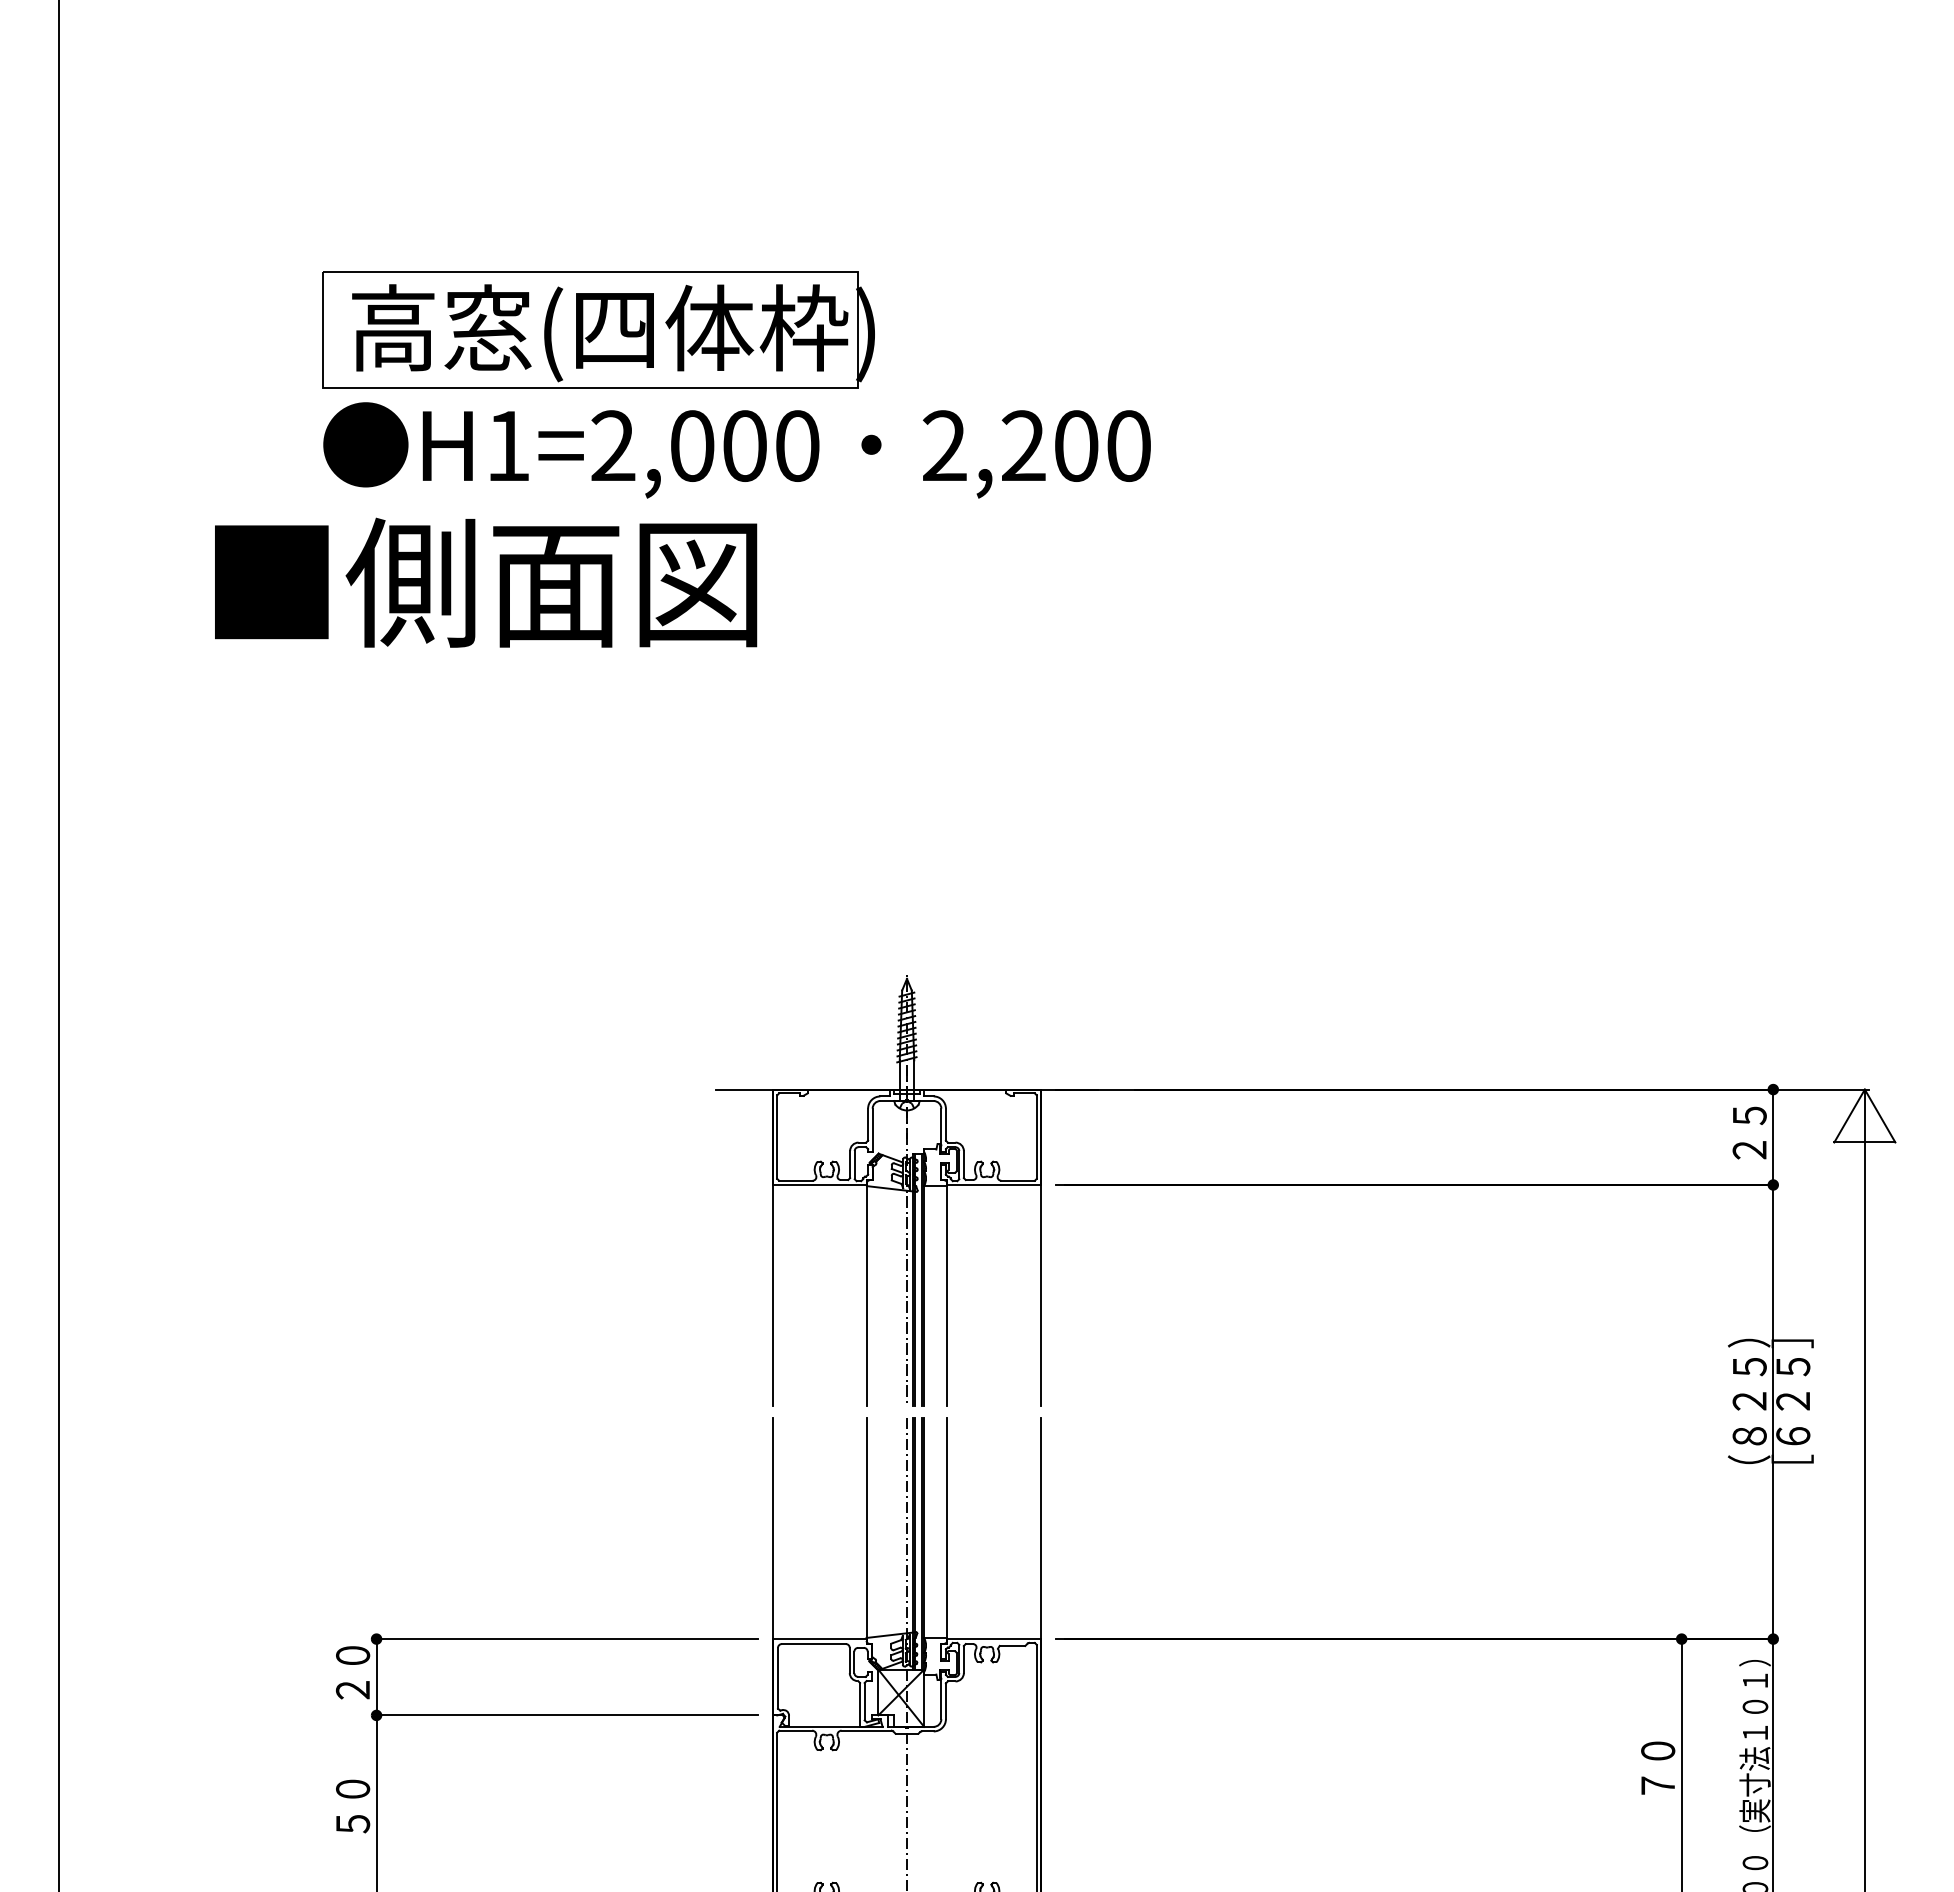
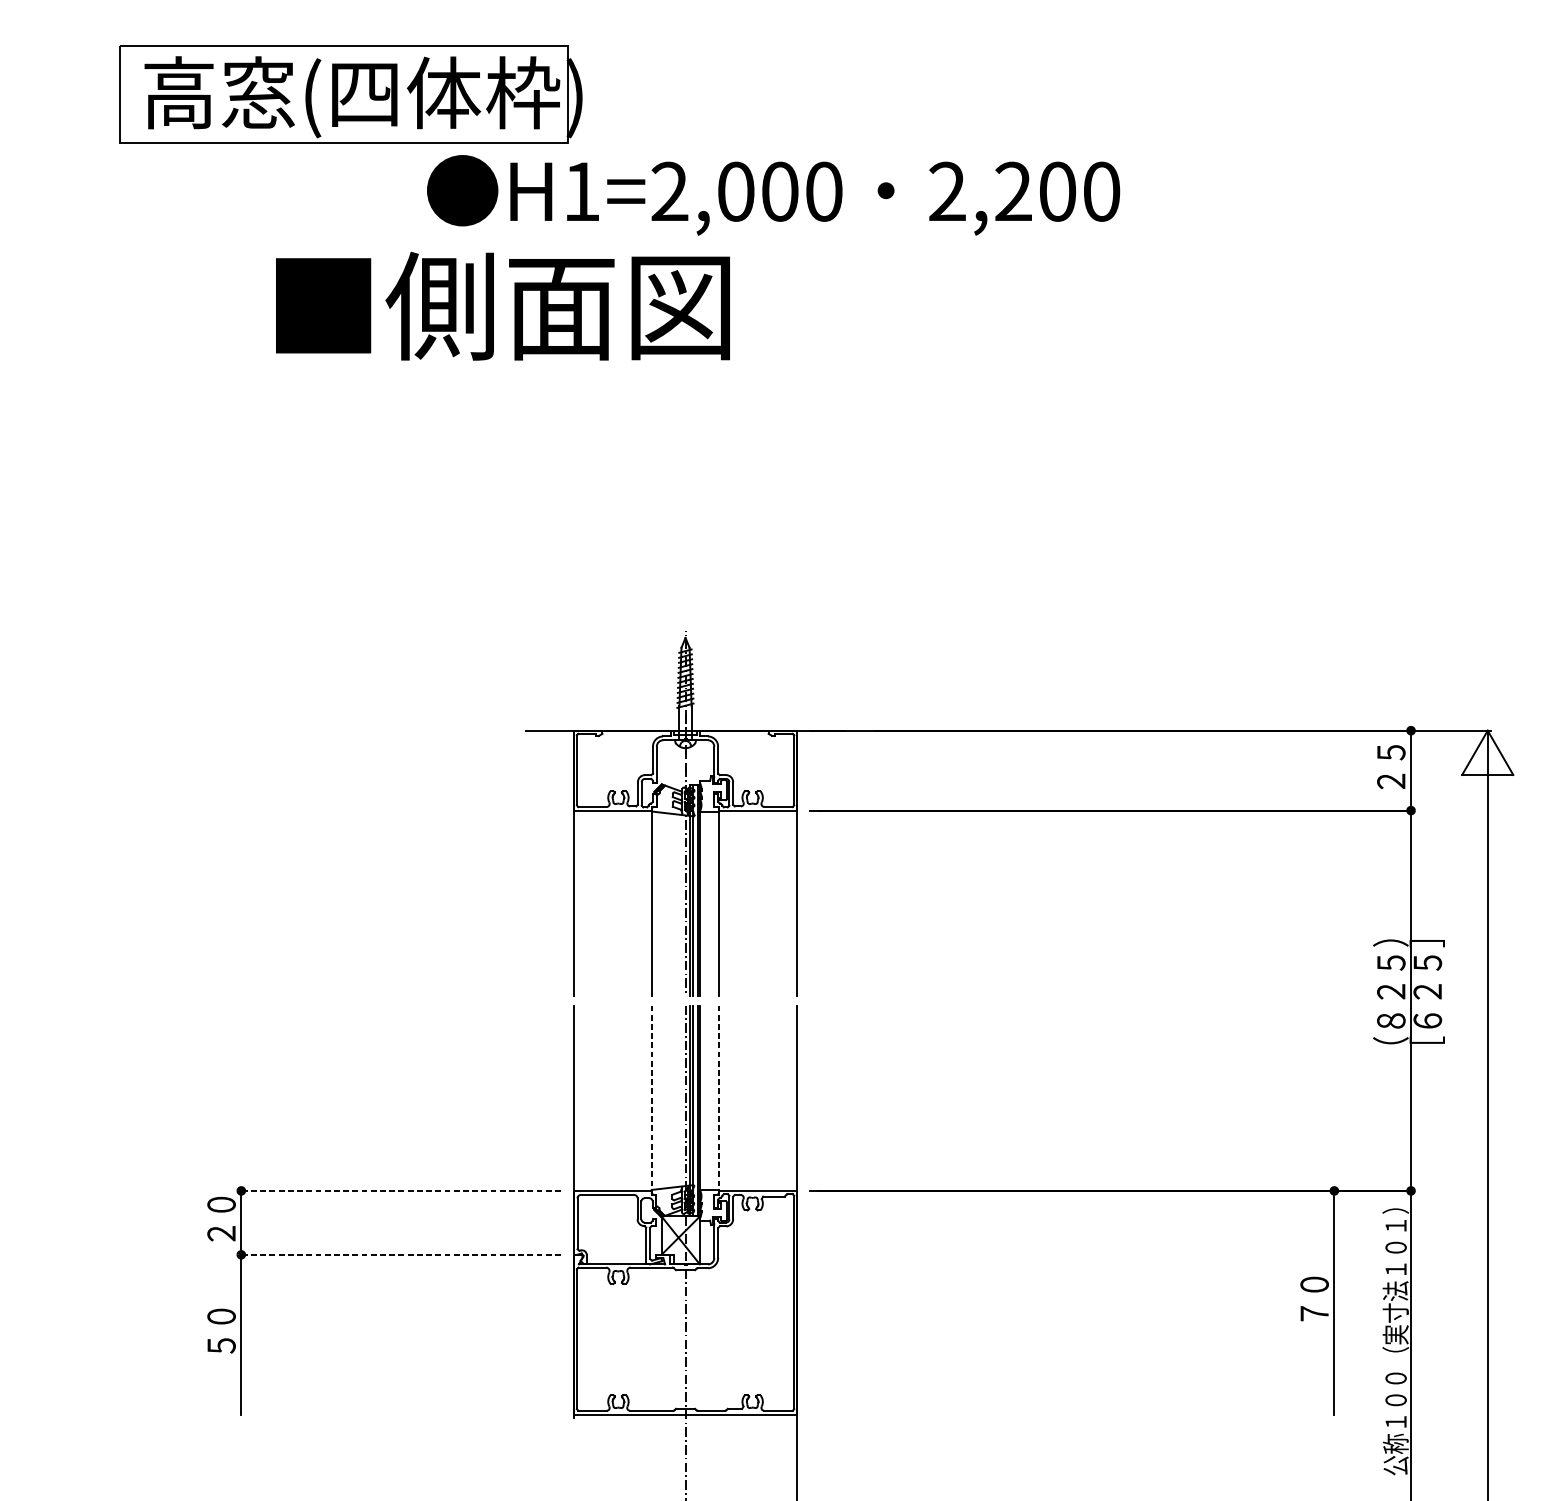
part: (598, 329) -> (350, 94), moved
text: (736, 450) -> (773, 195), moved
text: (486, 582) -> (503, 306), moved
line: (866, 1528) -> (651, 1098), solid -> dashed
line: (947, 1530) -> (719, 1099), solid -> dashed
line: (565, 1639) -> (399, 1191), solid -> dashed
line: (565, 1715) -> (399, 1254), solid -> dashed

